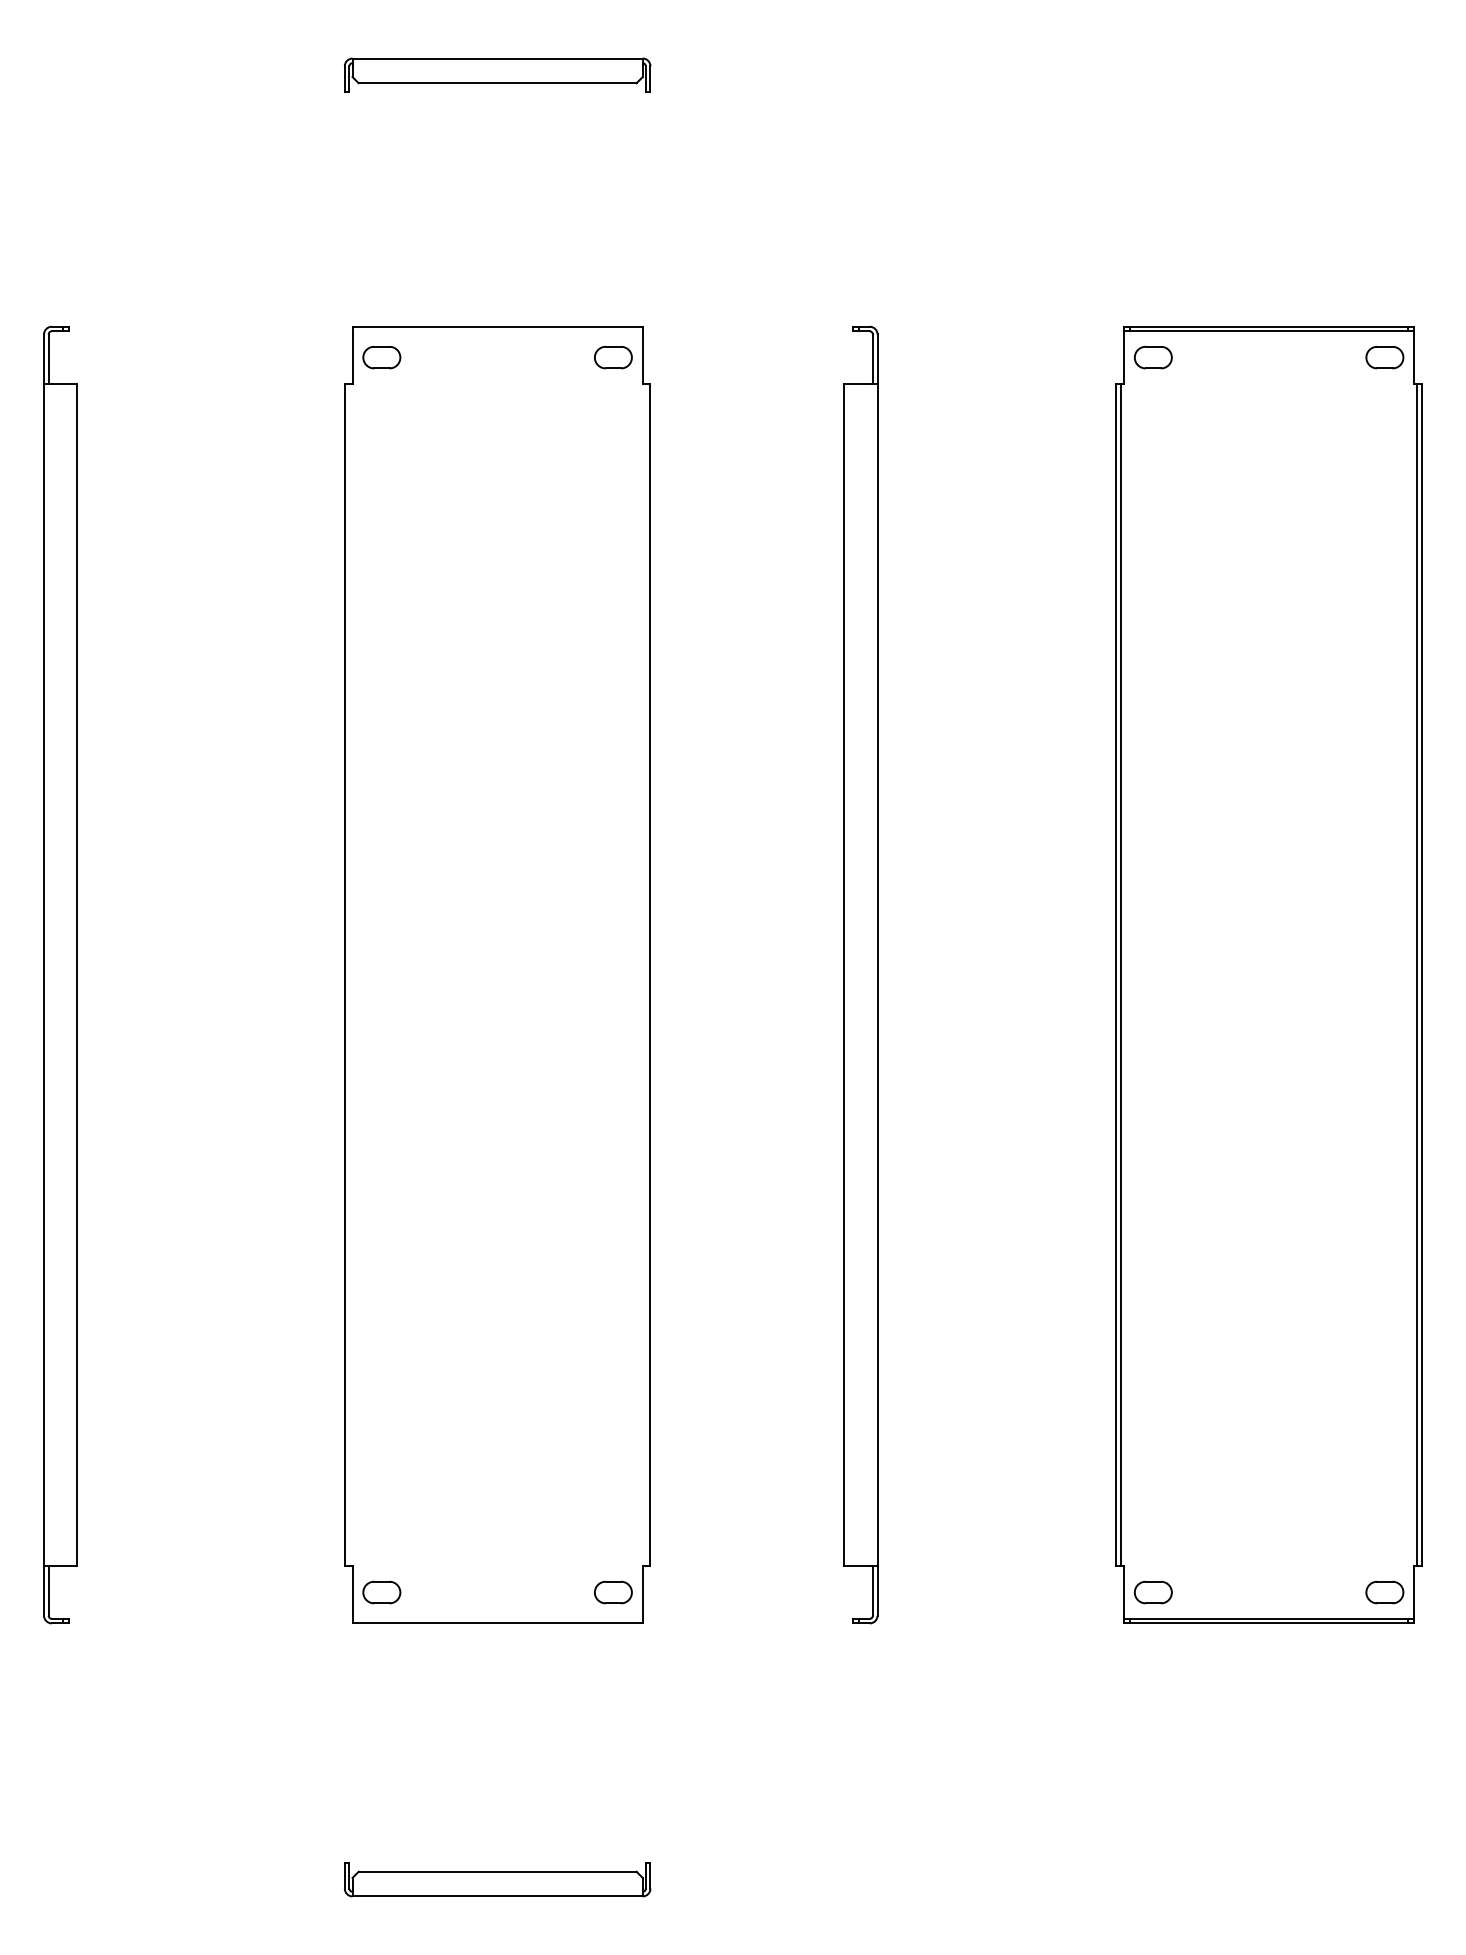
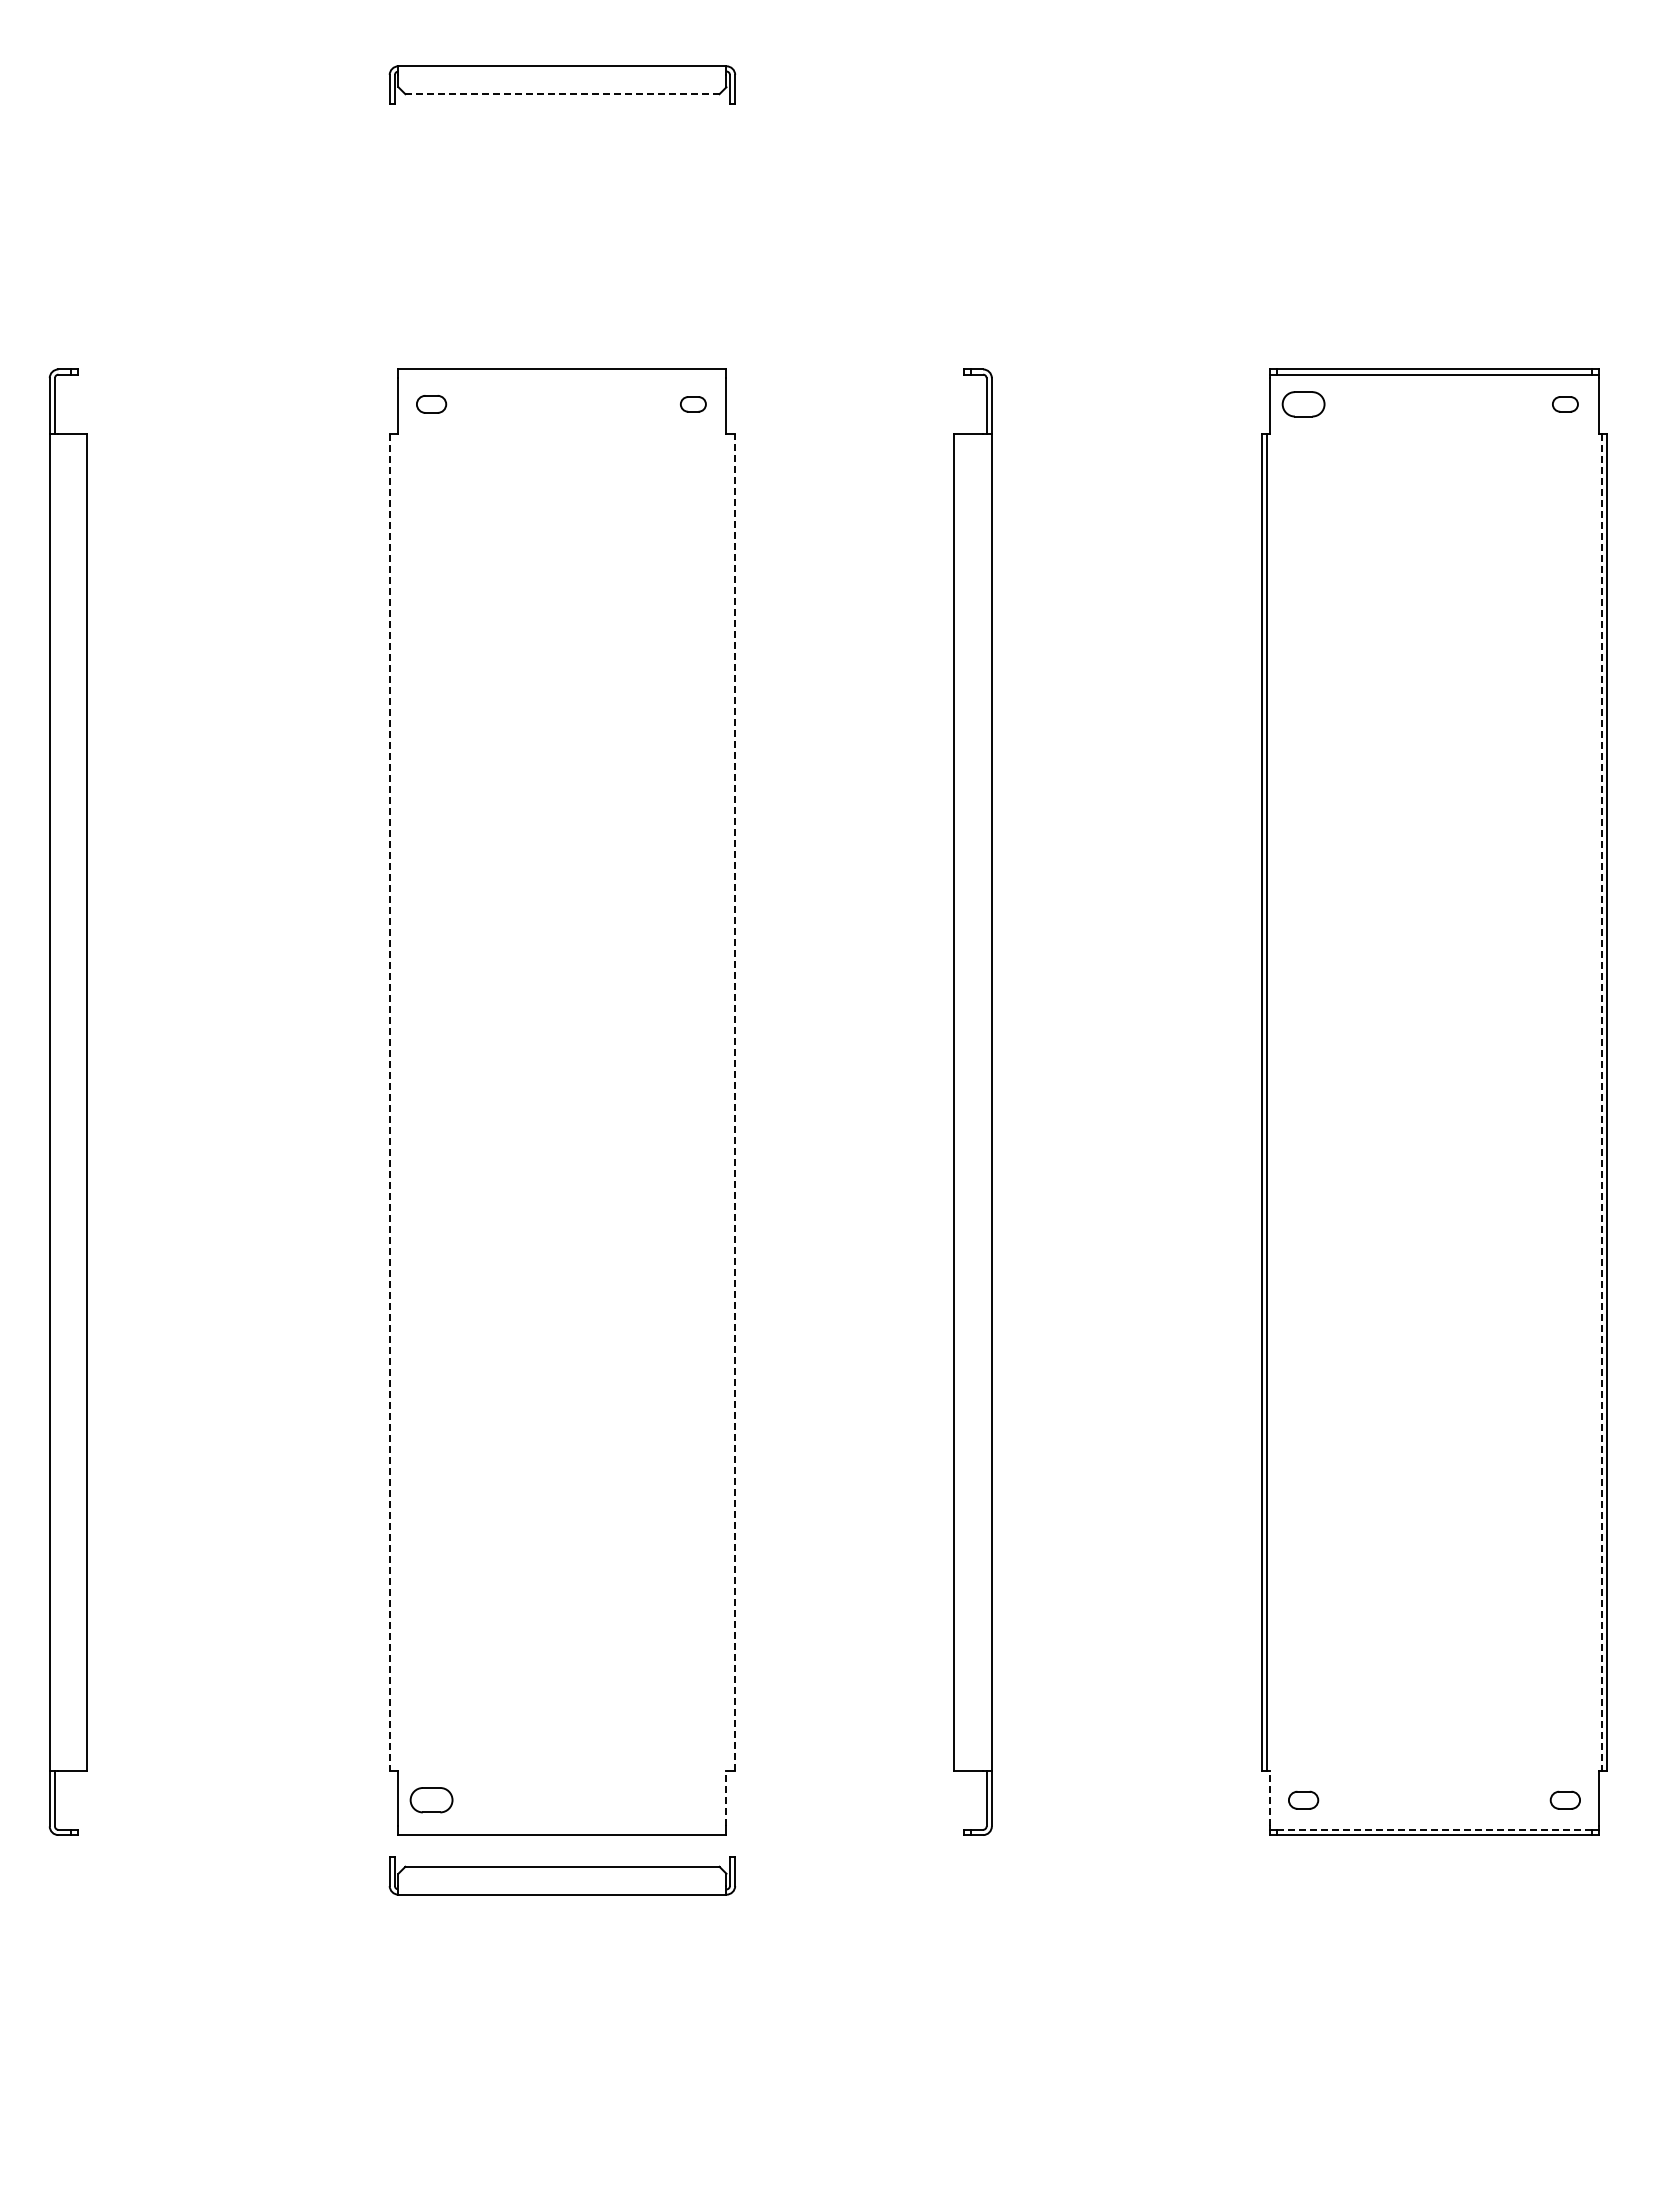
line: (497, 83) -> (562, 94), solid -> dashed
part: (381, 357) -> (431, 404), size x0.7
part: (613, 357) -> (693, 404), size x0.6
part: (1385, 357) -> (1565, 404), size x0.6
line: (650, 974) -> (735, 1101), solid -> dashed
line: (344, 975) -> (389, 1102), solid -> dashed
line: (1417, 975) -> (1602, 1102), solid -> dashed
line: (642, 1591) -> (726, 1798), solid -> dashed
line: (1124, 1591) -> (1270, 1798), solid -> dashed
part: (613, 1592) -> (693, 1800), removed
part: (1153, 1592) -> (1303, 1800), size x0.7
part: (1385, 1592) -> (1565, 1800), size x0.7
line: (1269, 1618) -> (1434, 1829), solid -> dashed
part: (497, 1879) -> (562, 1875), moved

